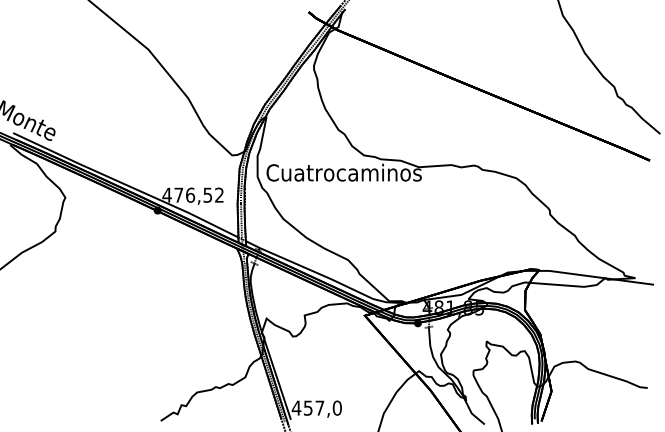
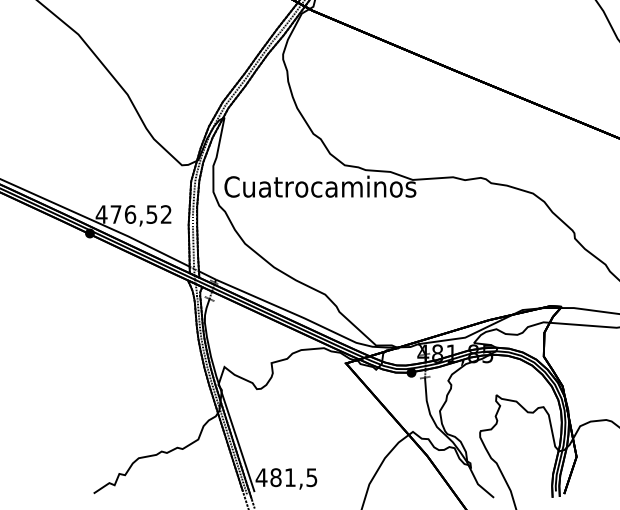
text: (322, 407) -> (293, 476), 457,0 -> 481,5

